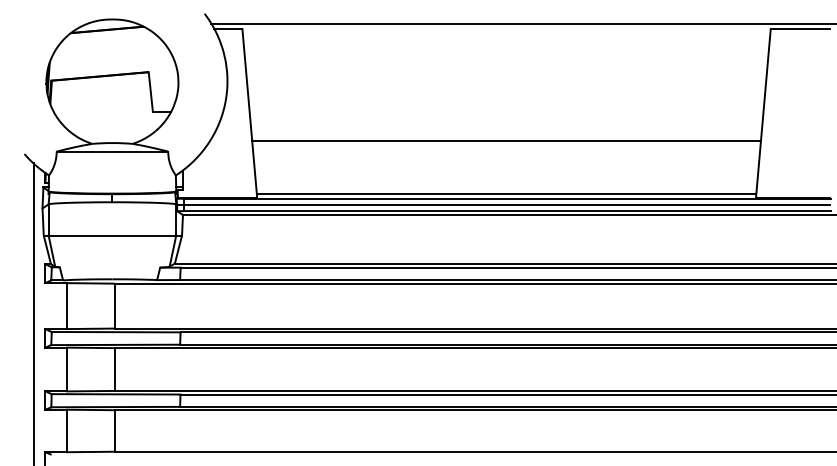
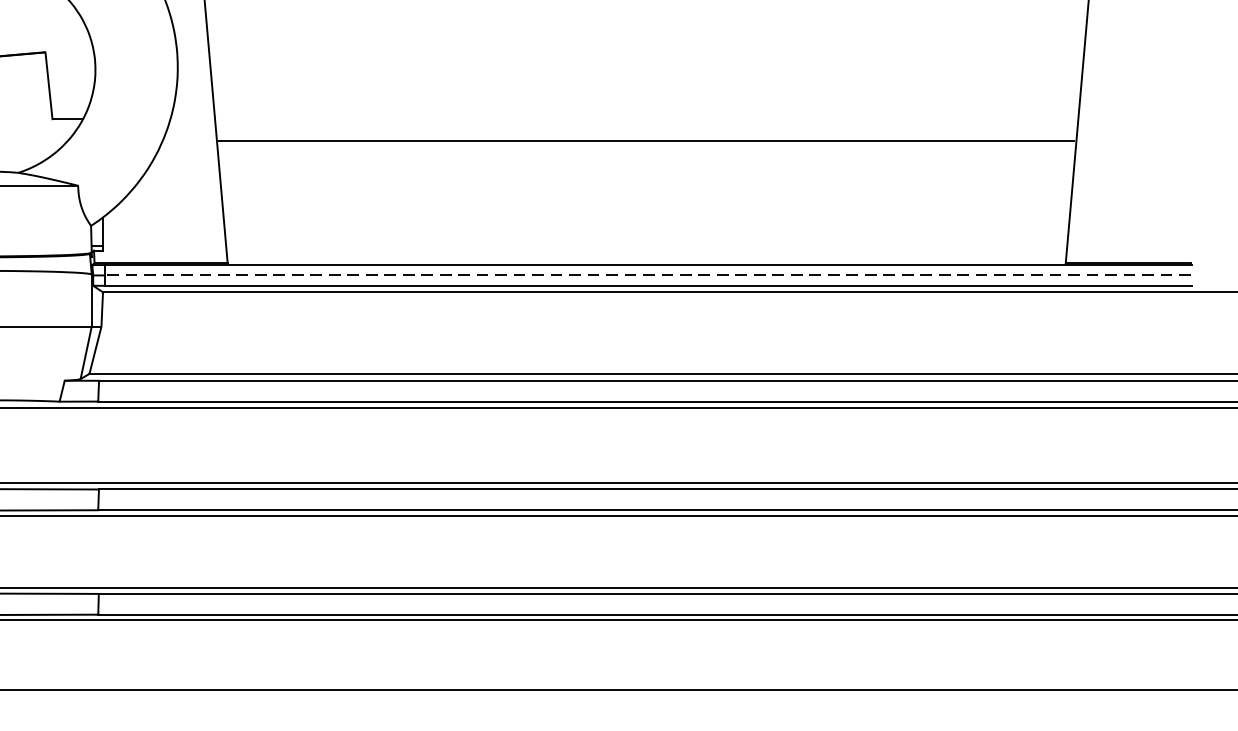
line: (506, 140) -> (646, 140), moved
line: (506, 194) -> (646, 257), removed
line: (506, 204) -> (646, 274), solid -> dashed

